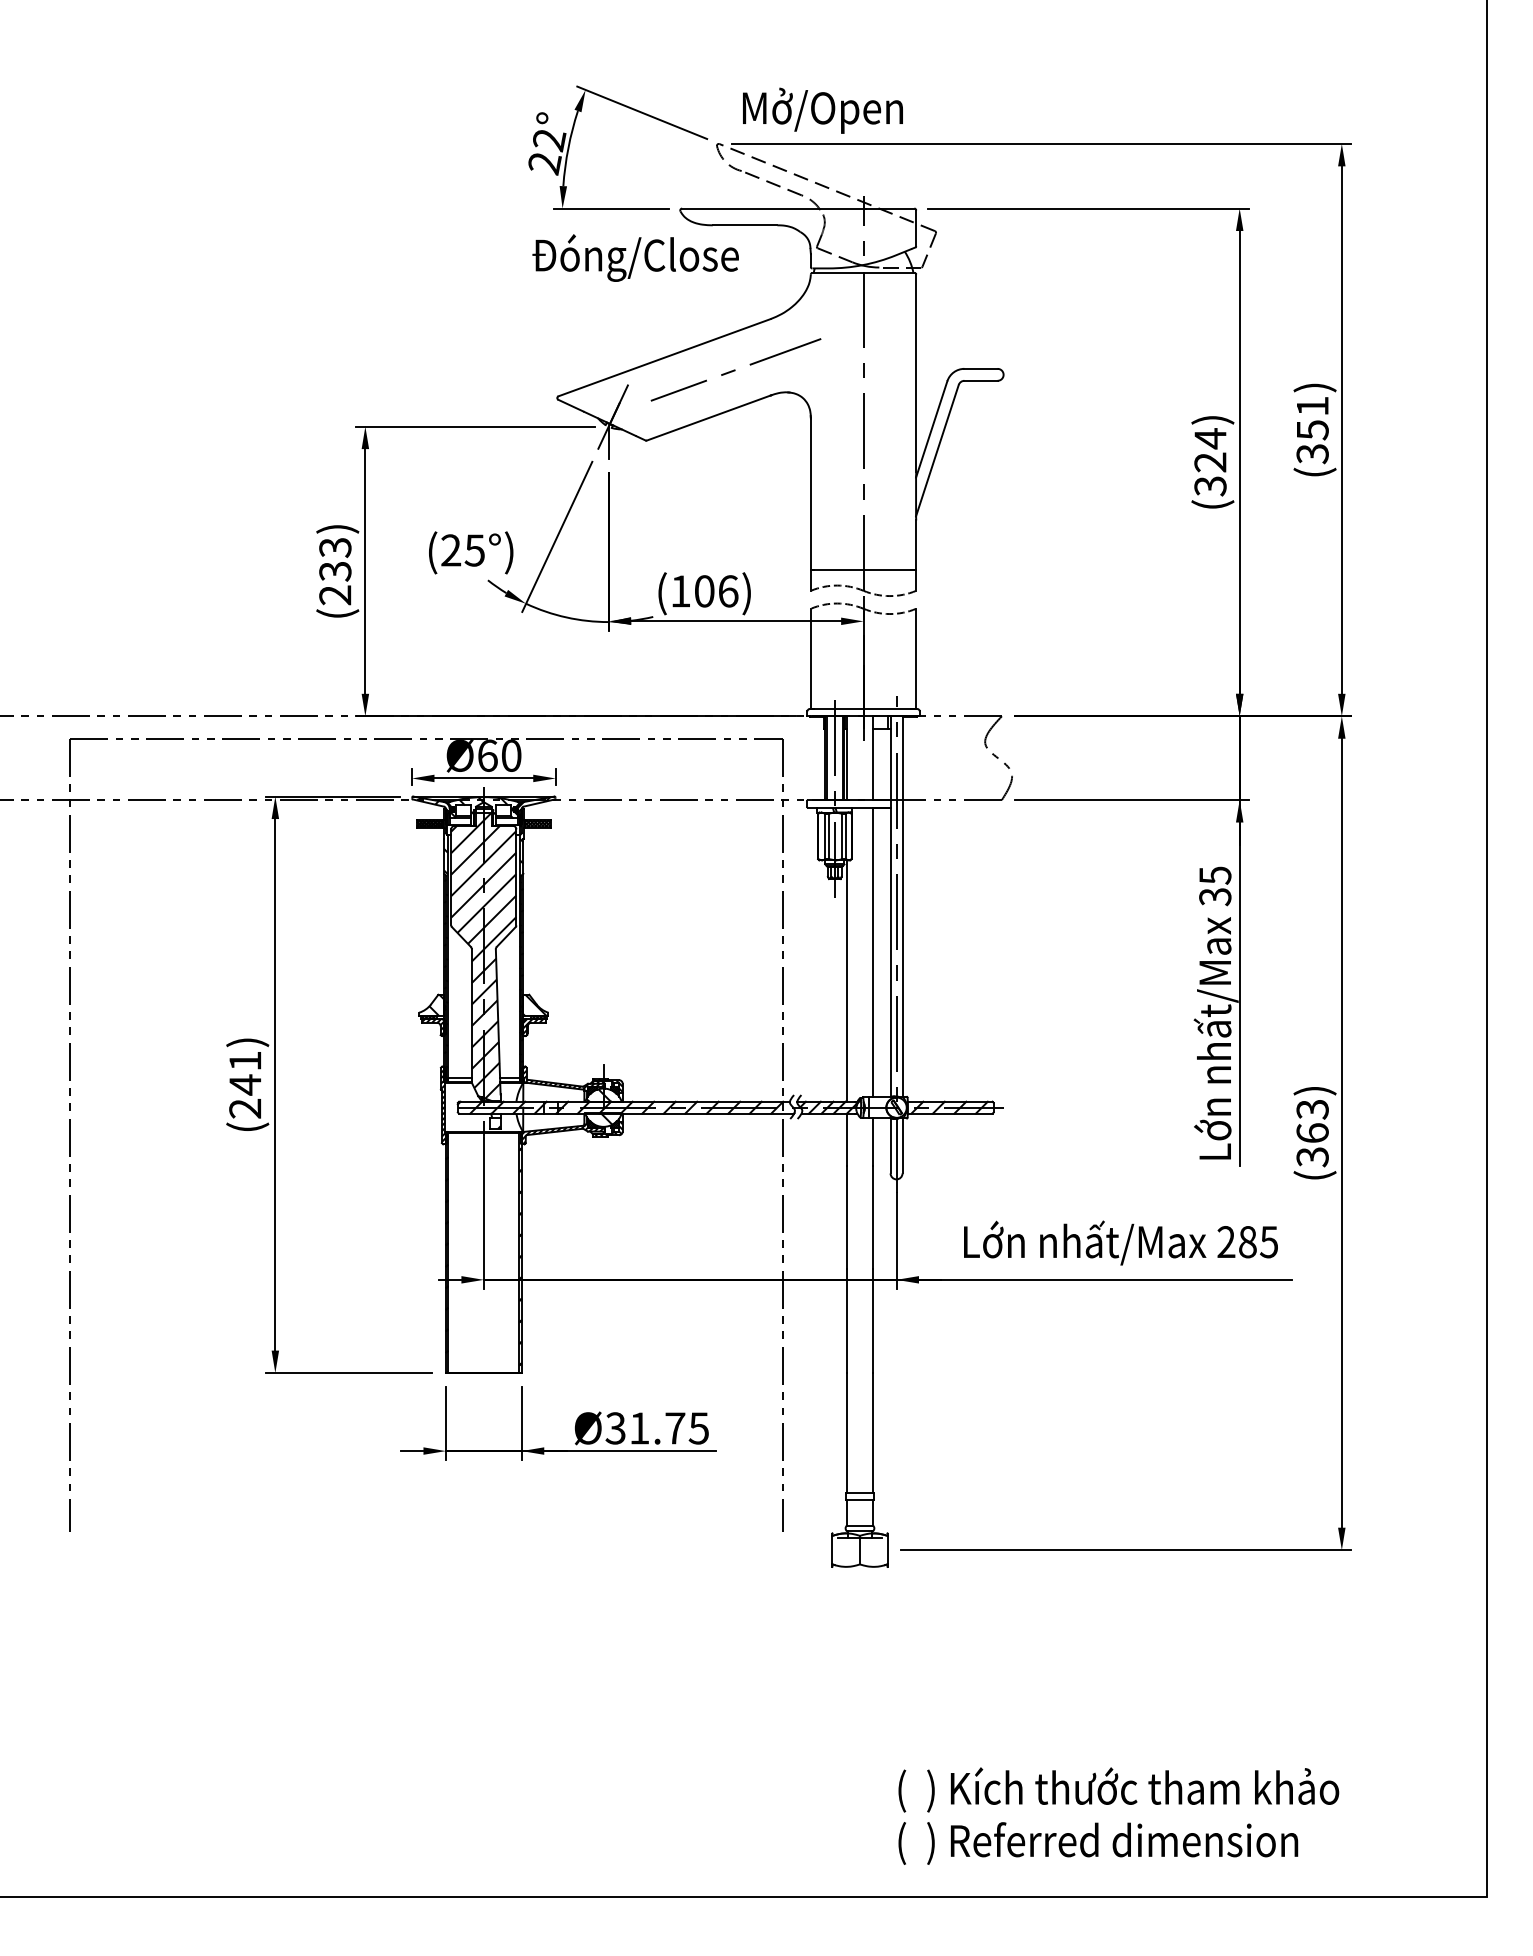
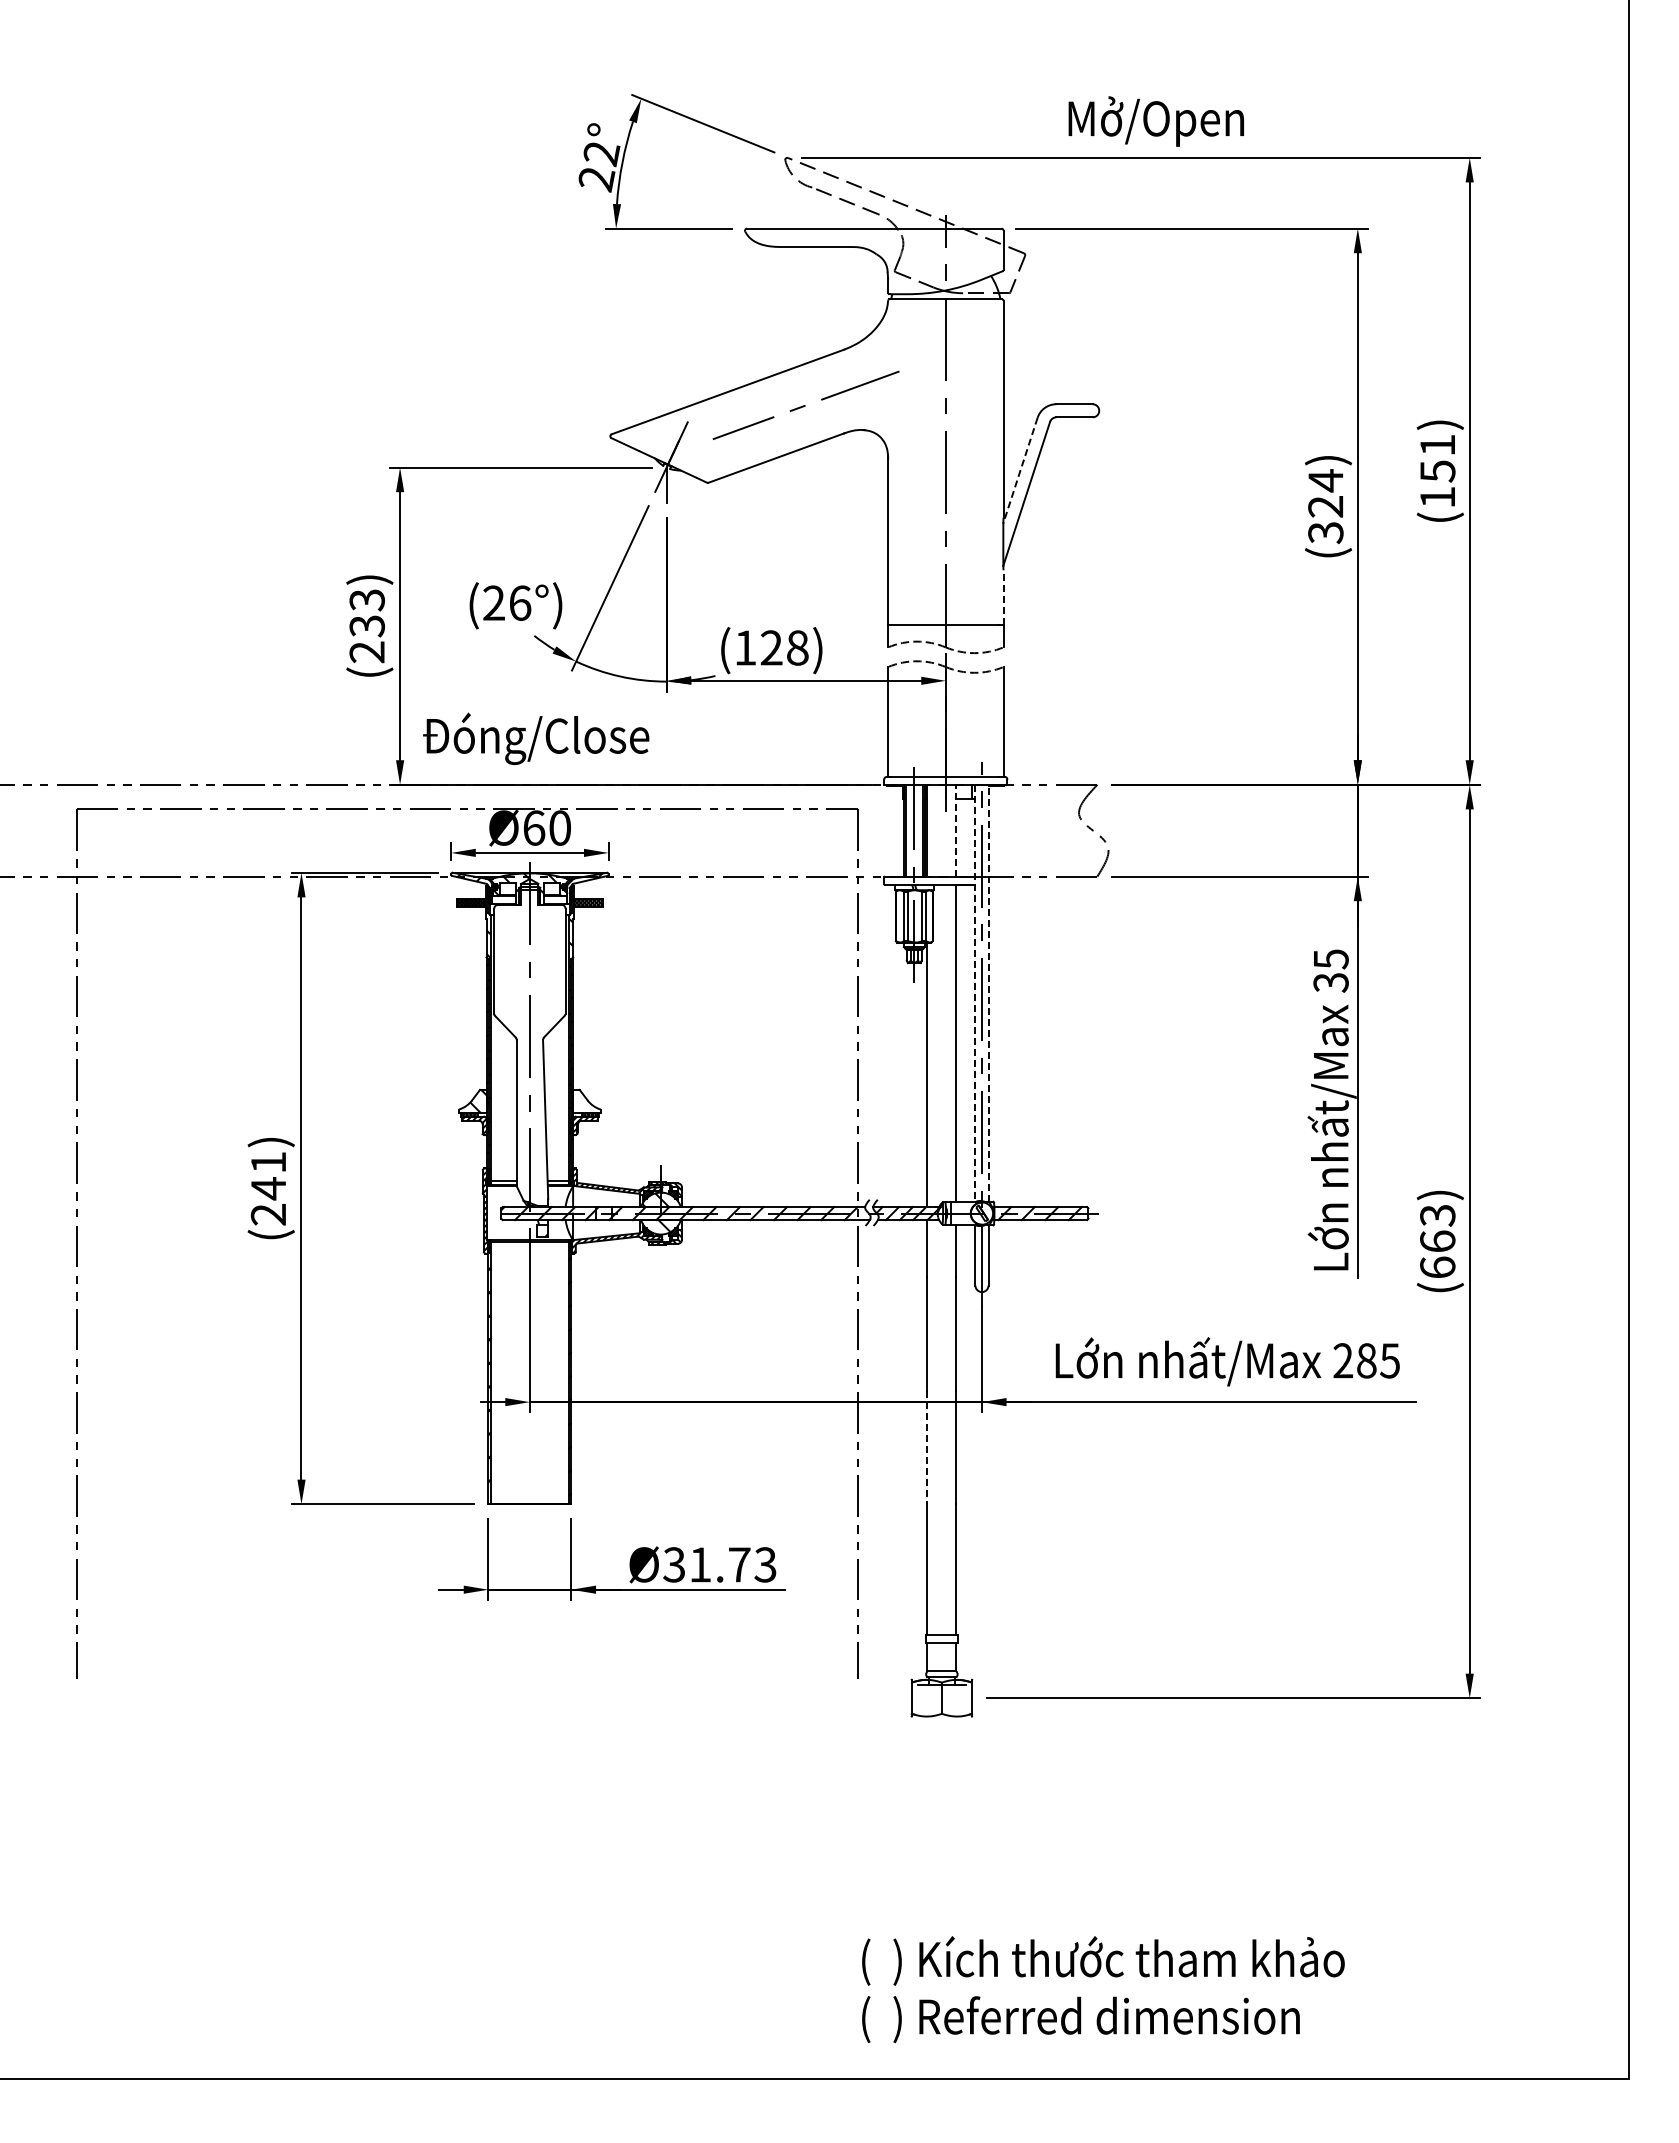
text: (822, 110) -> (1155, 121), moved
text: (635, 257) -> (536, 738), moved
line: (931, 430) -> (1020, 471), solid -> dashed
text: (1312, 453) -> (1437, 497), (351) -> (151)
line: (916, 544) -> (1003, 596), solid -> dashed
text: (474, 549) -> (519, 602), (25°) -> (26°)
text: (716, 590) -> (784, 647), (106) -> (128)
line: (873, 757) -> (956, 830), solid -> dashed
line: (902, 905) -> (988, 992), solid -> dashed
line: (890, 906) -> (975, 993), solid -> dashed
hatch: (483, 955) -> (529, 1046), removed
hatch: (535, 1005) -> (586, 1101), removed
text: (1312, 1156) -> (1437, 1267), (363) -> (663)
line: (846, 1321) -> (927, 1447), solid -> dashed
text: (698, 1428) -> (765, 1564), Ø31.75 -> Ø31.73
text: (1118, 1816) -> (1103, 1989), moved

